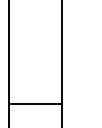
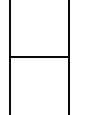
line: (35, 104) -> (39, 56), moved

